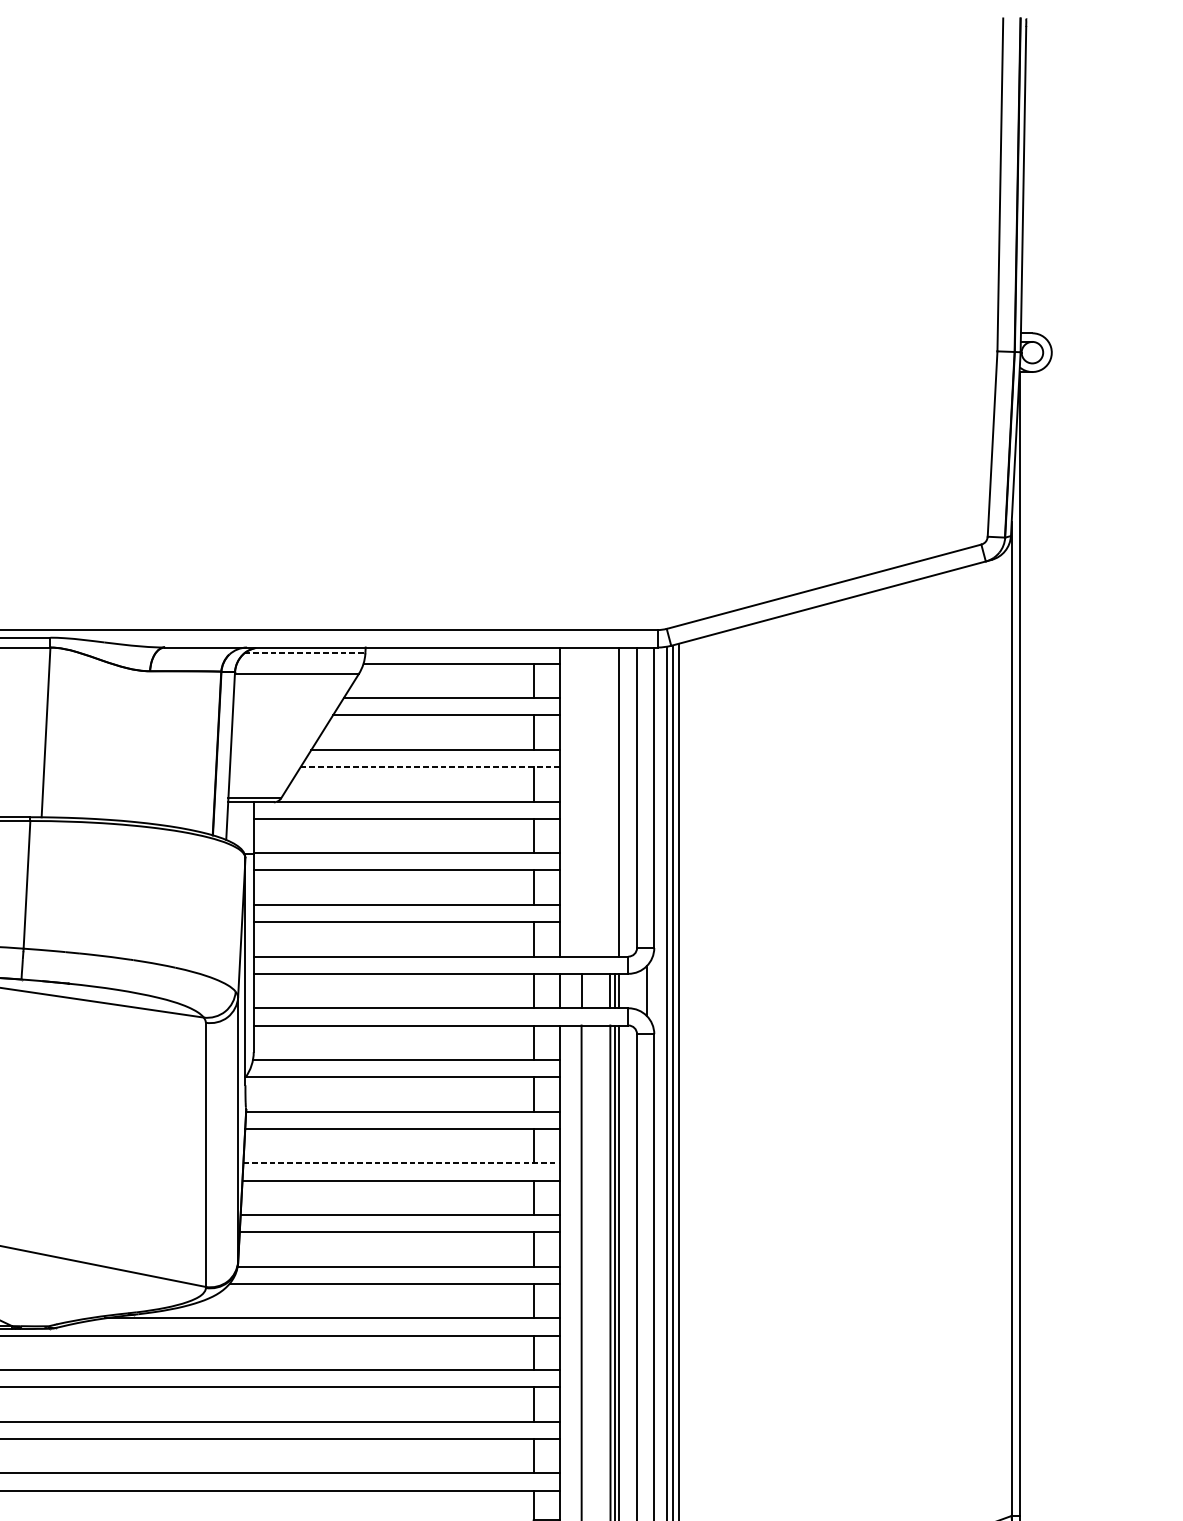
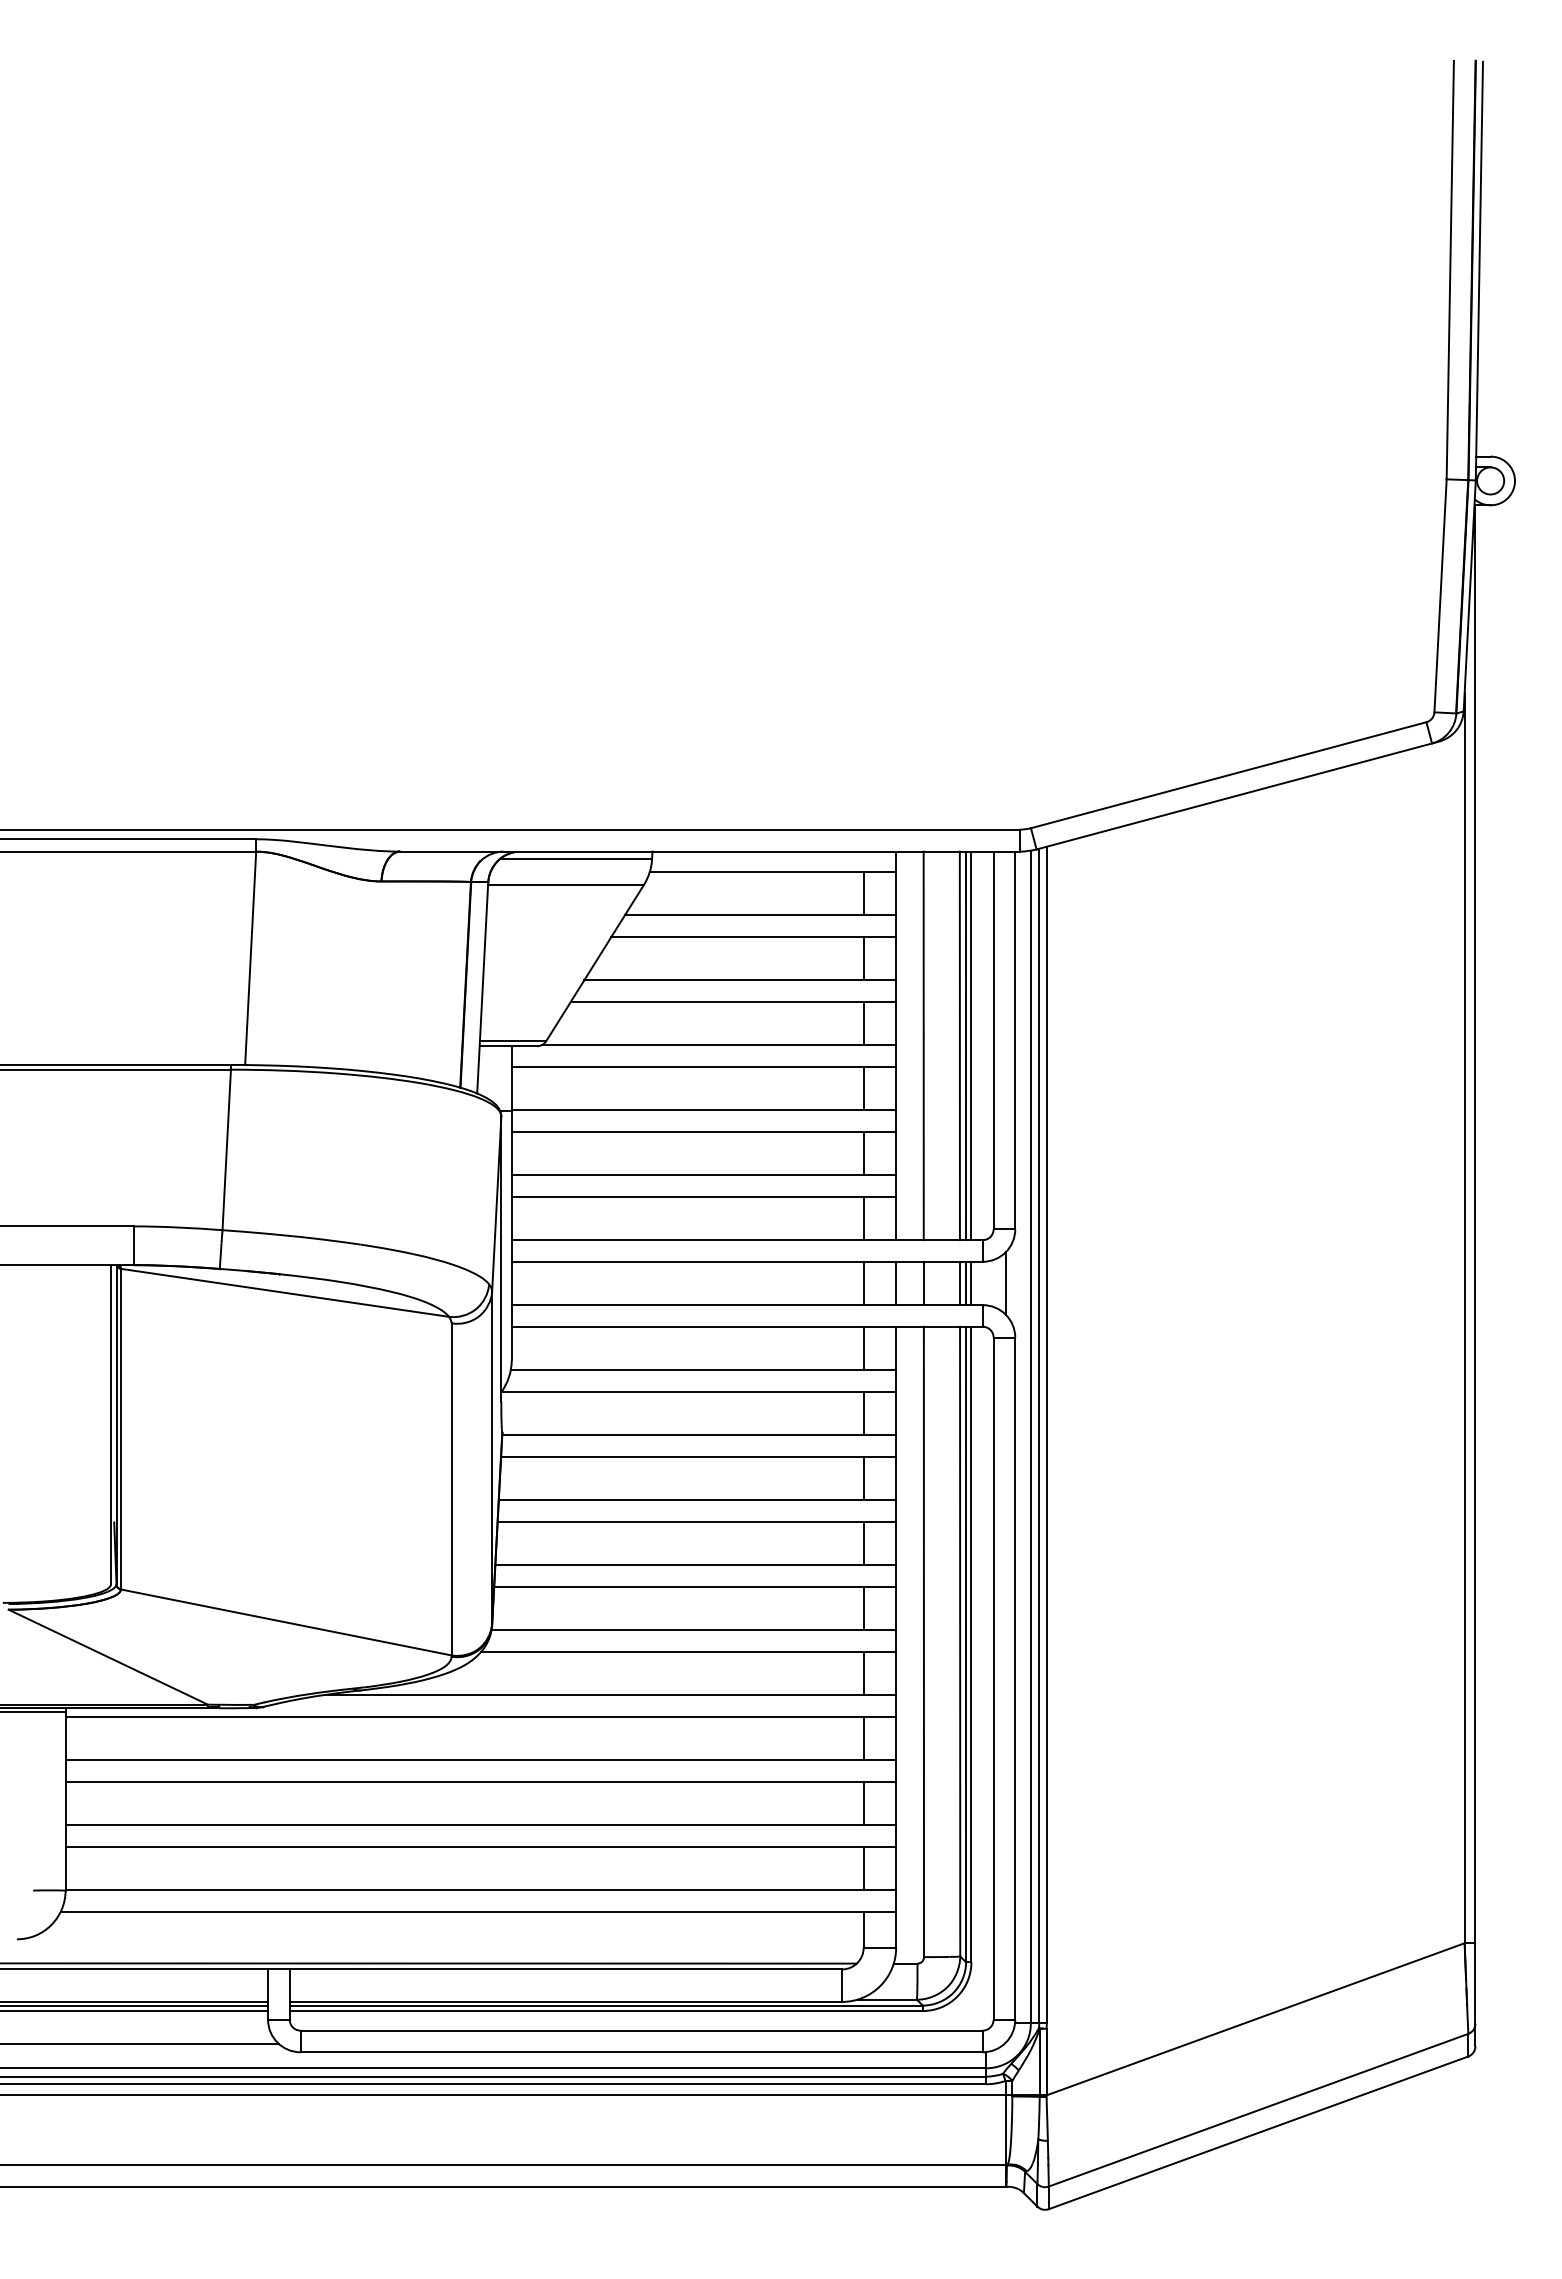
line: (305, 653) -> (576, 859), dashed -> solid
line: (430, 766) -> (733, 1001), dashed -> solid
line: (581, 801) -> (923, 1045), added
line: (609, 801) -> (959, 1045), added
line: (615, 801) -> (966, 1045), added
line: (401, 1163) -> (697, 1500), dashed -> solid

